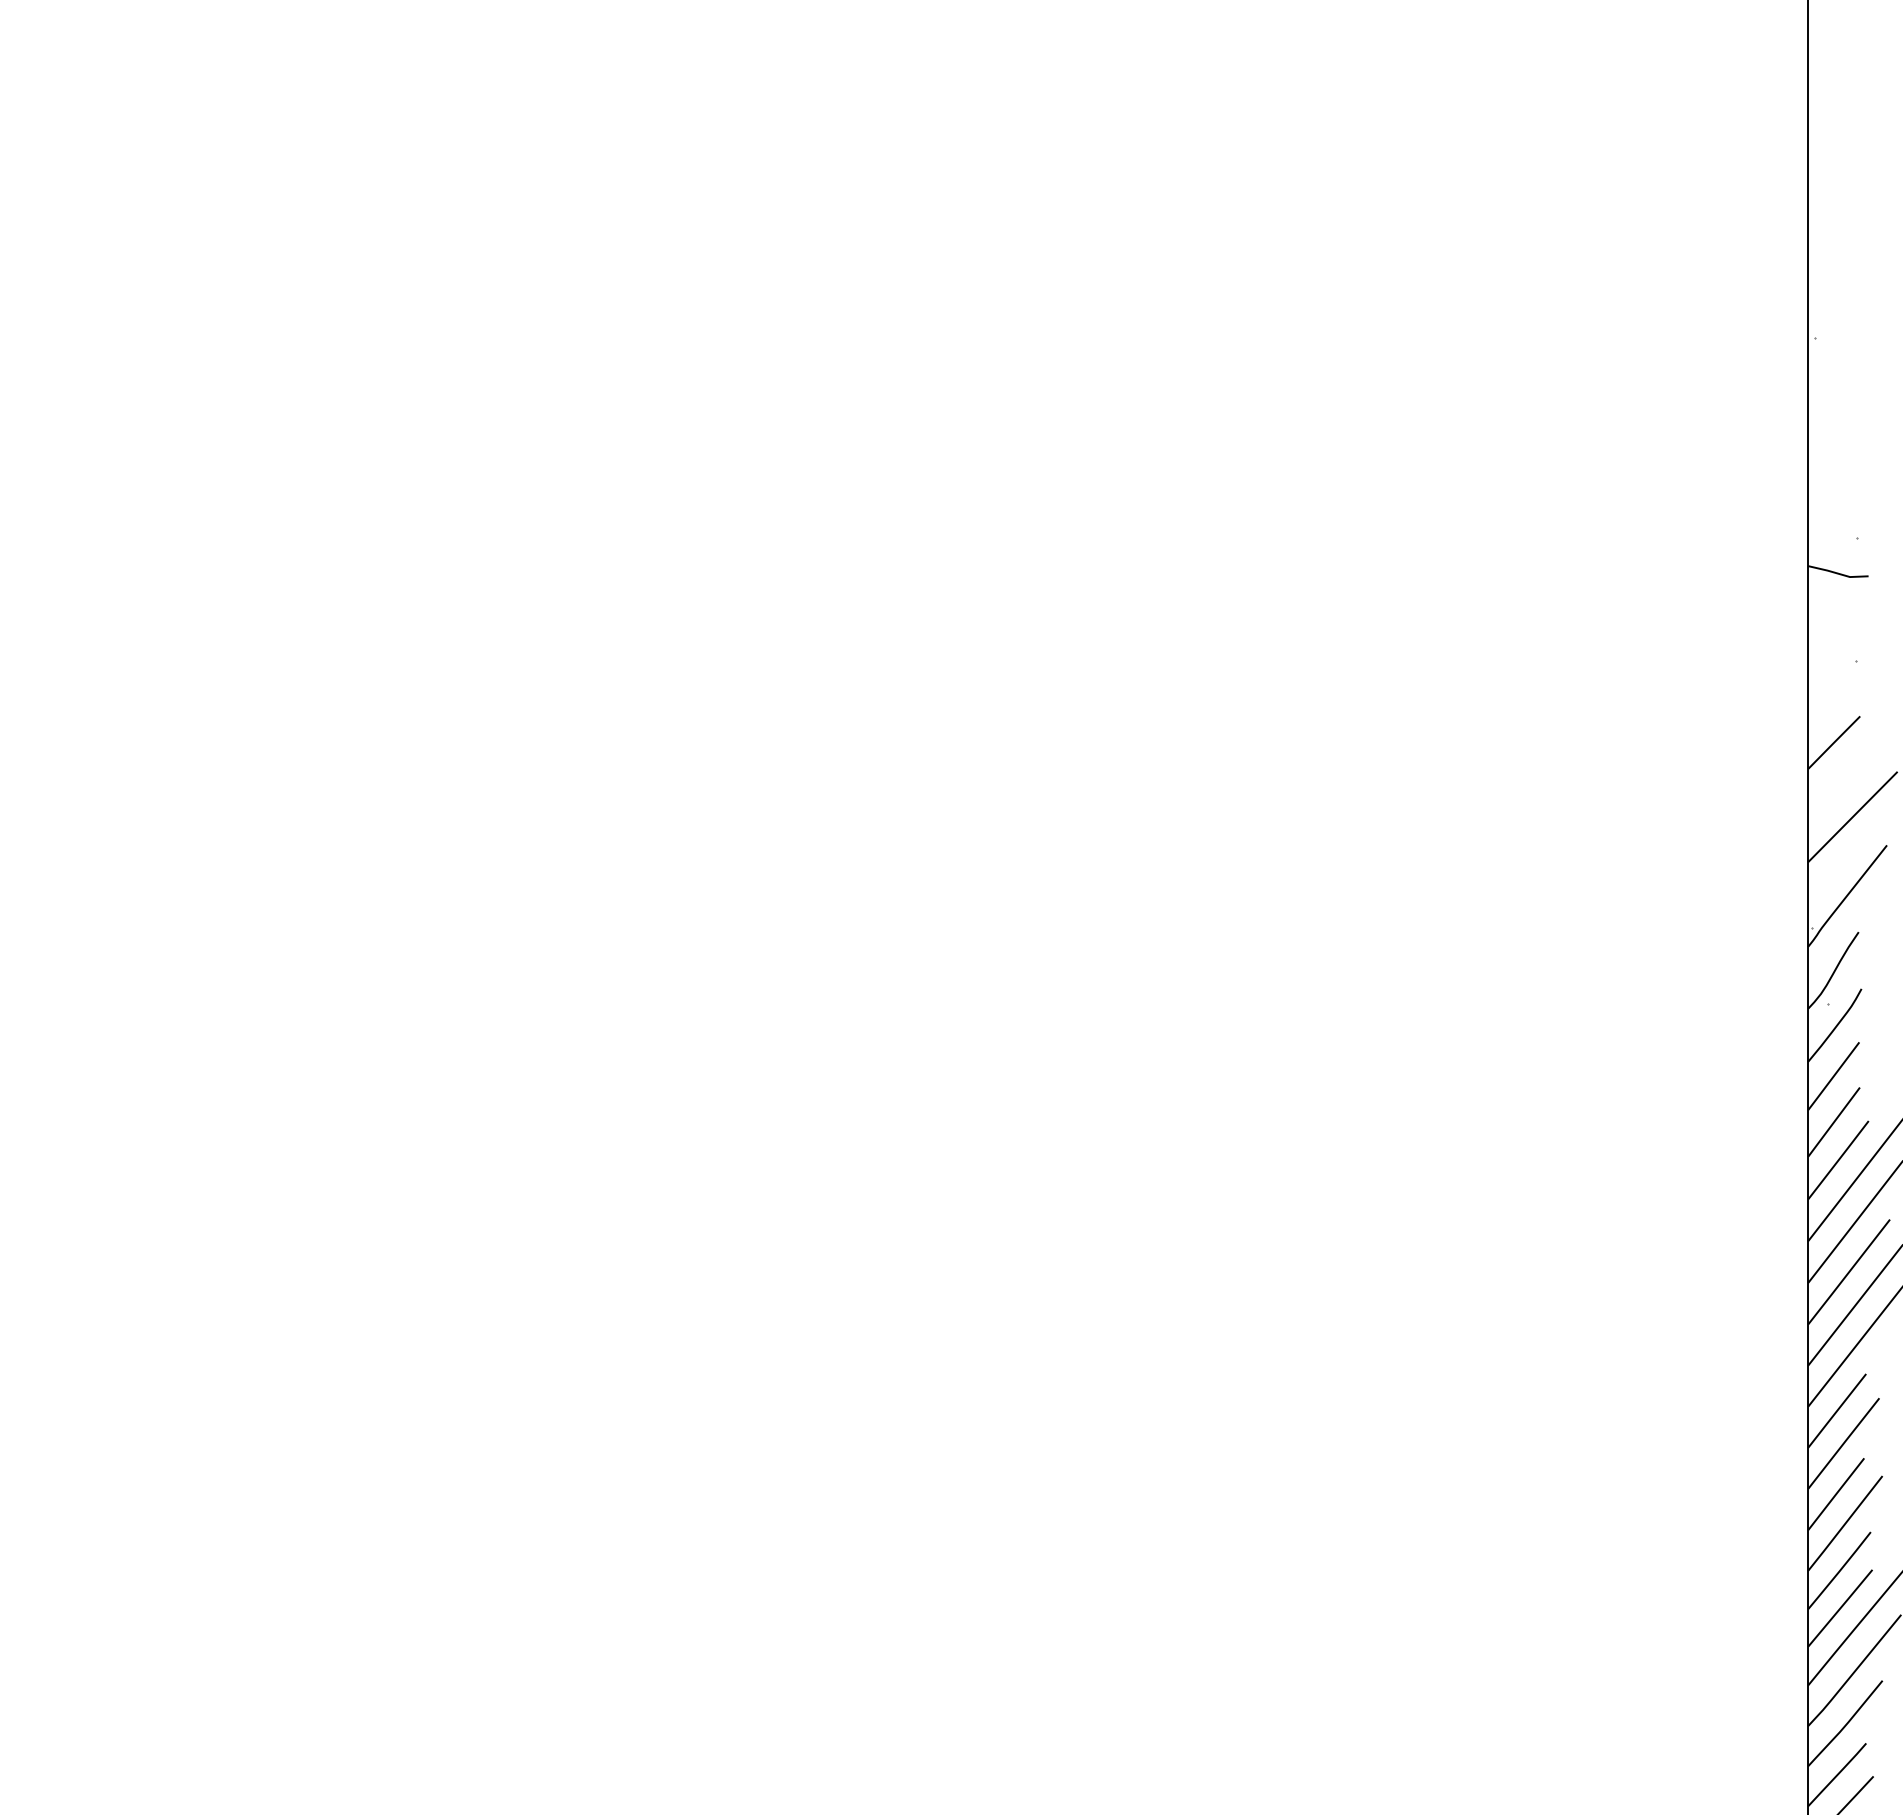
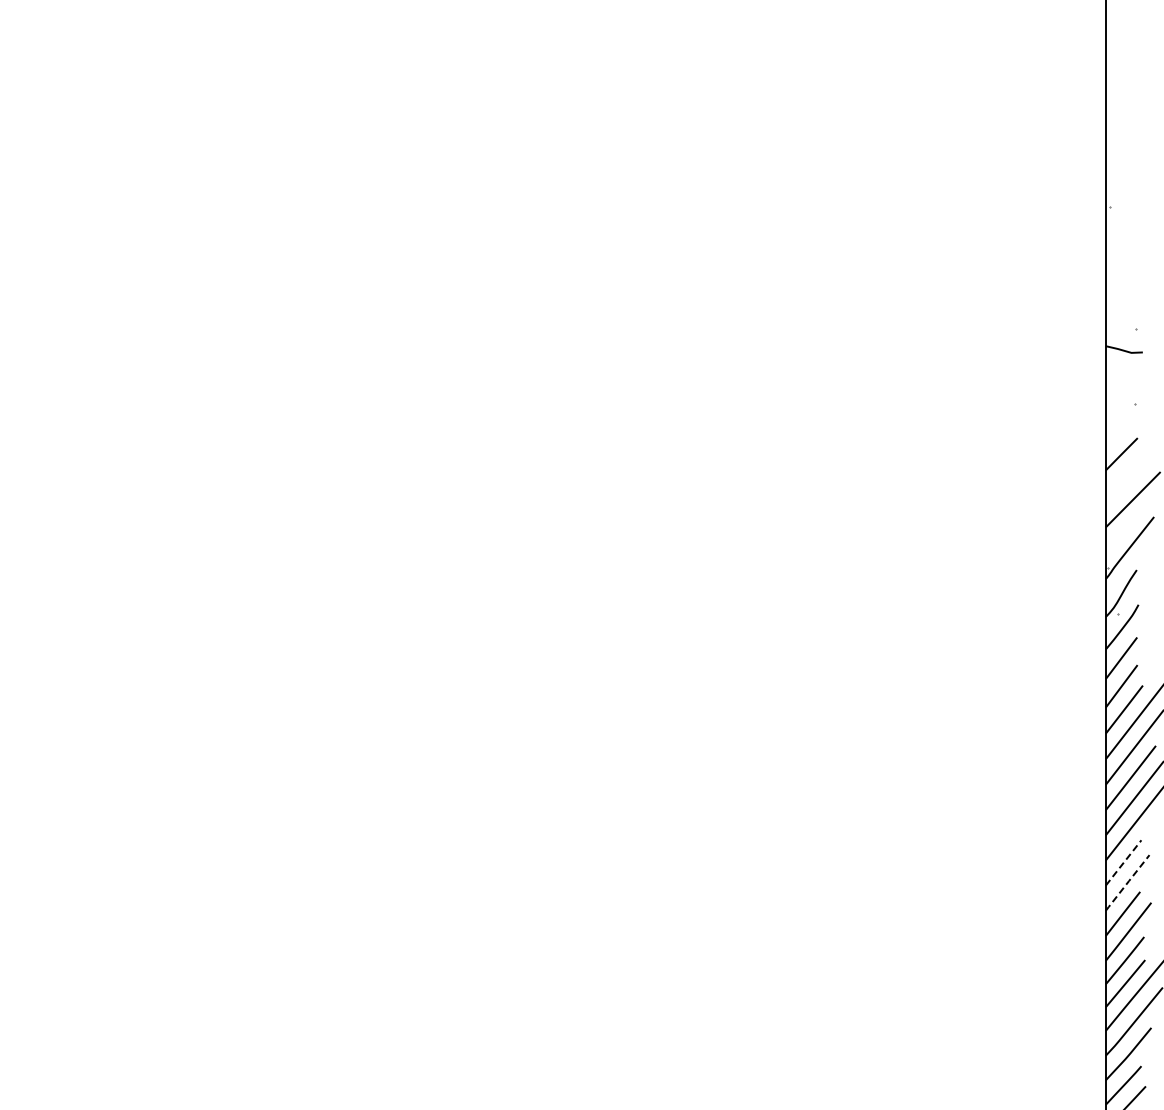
line: (1836, 1411) -> (1123, 863), solid -> dashed
line: (1843, 1444) -> (1127, 883), solid -> dashed

